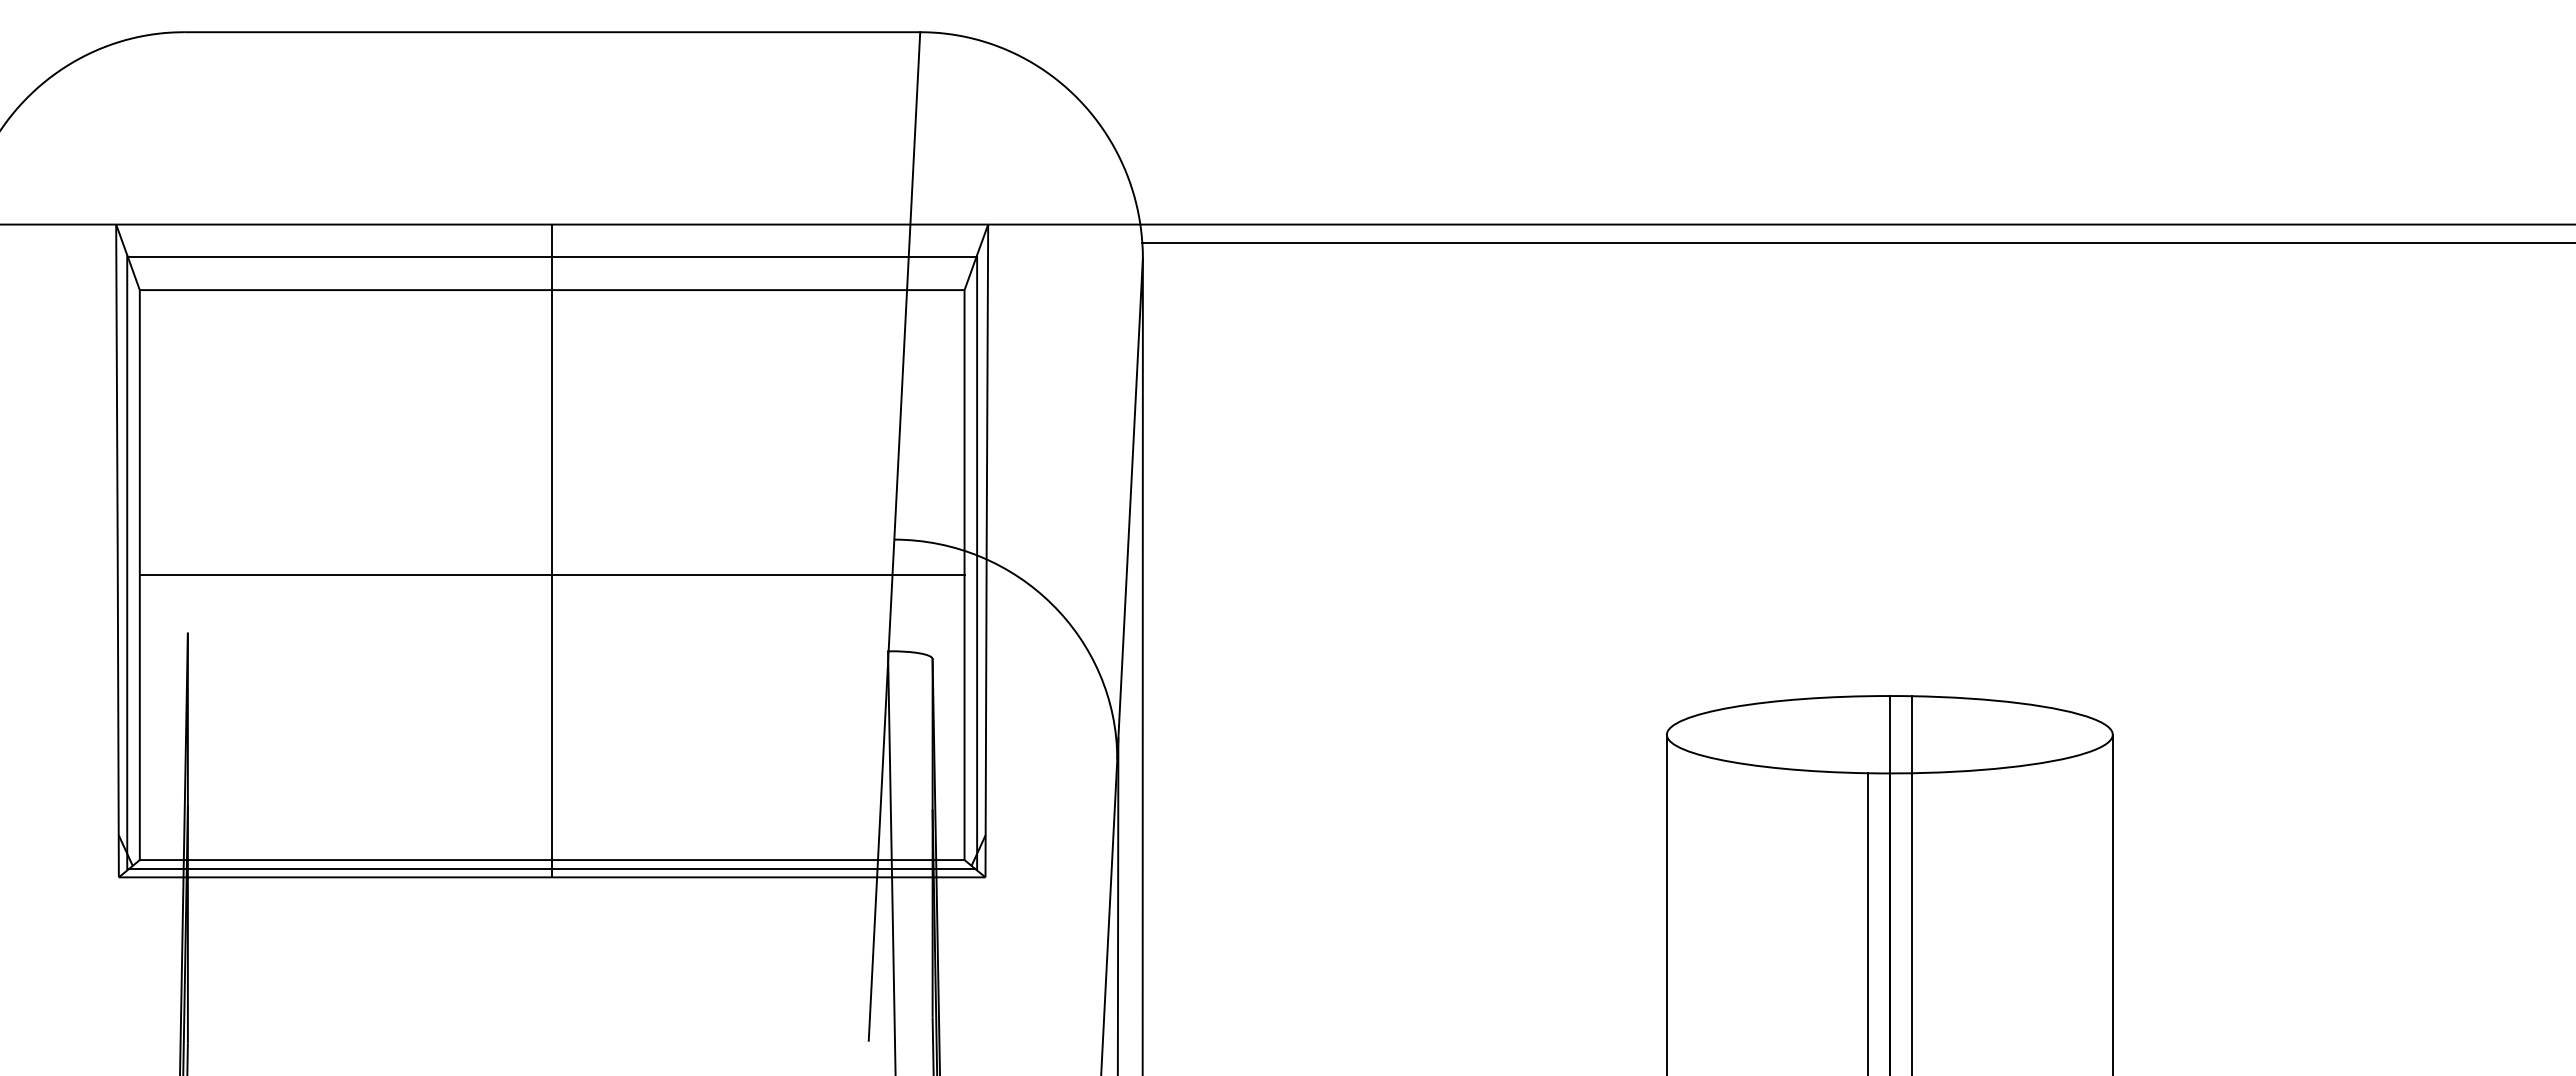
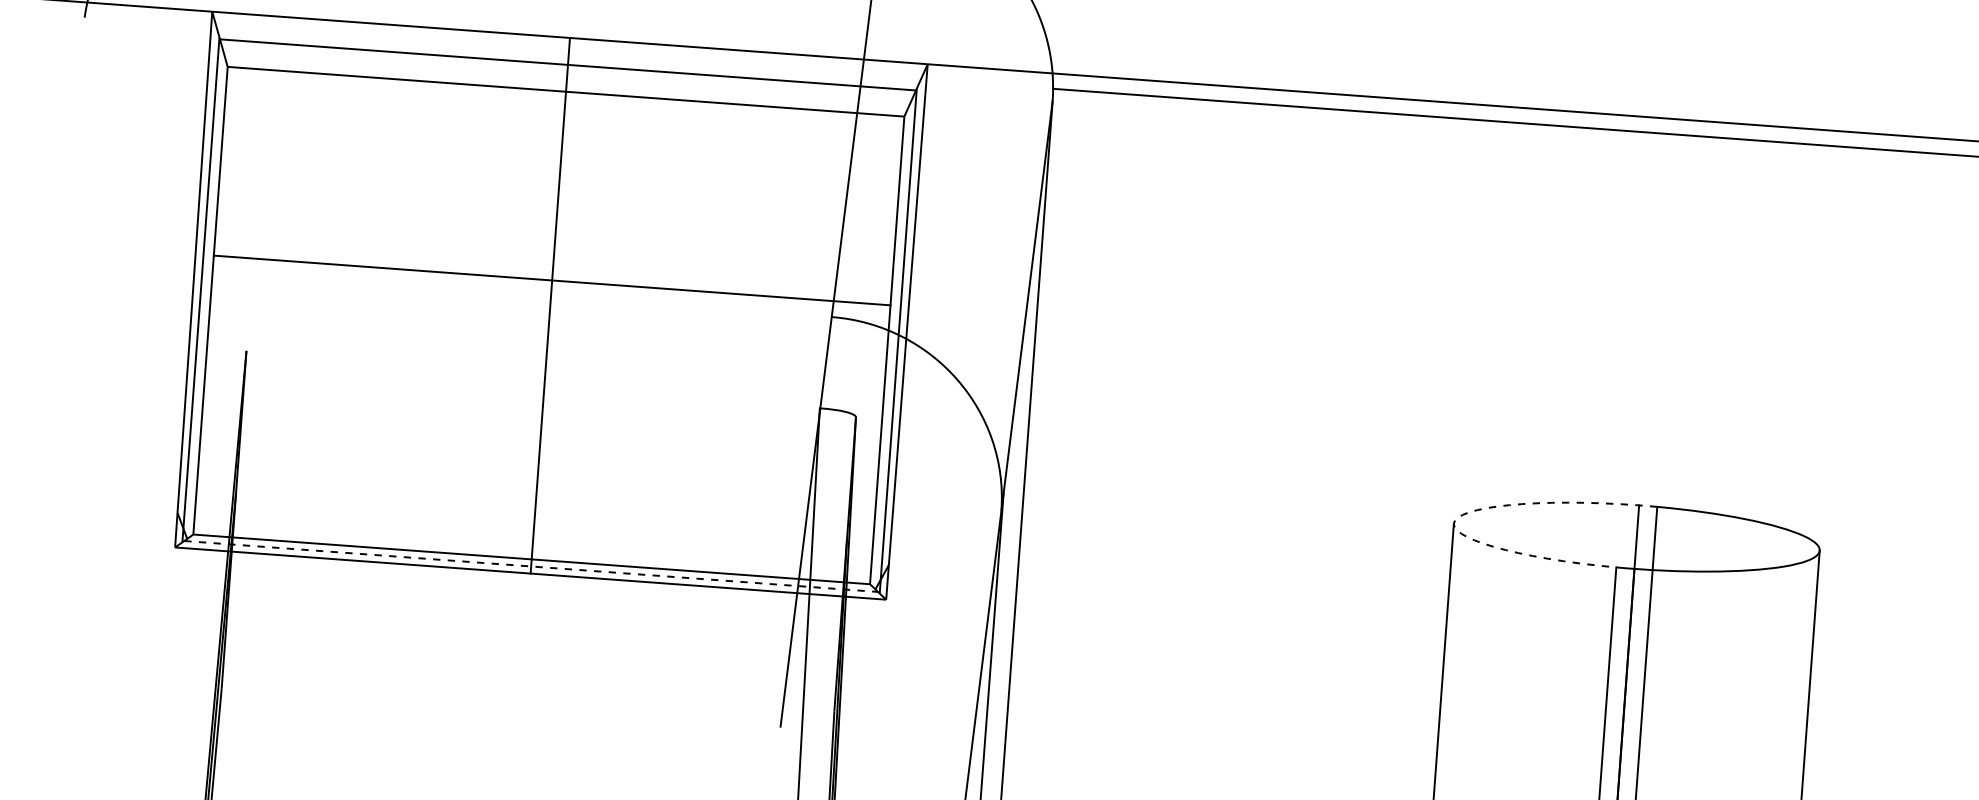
line: (551, 575) -> (551, 280), moved
arc: (1678, 722) -> (1464, 514), solid -> dashed
line: (552, 868) -> (531, 566), solid -> dashed

